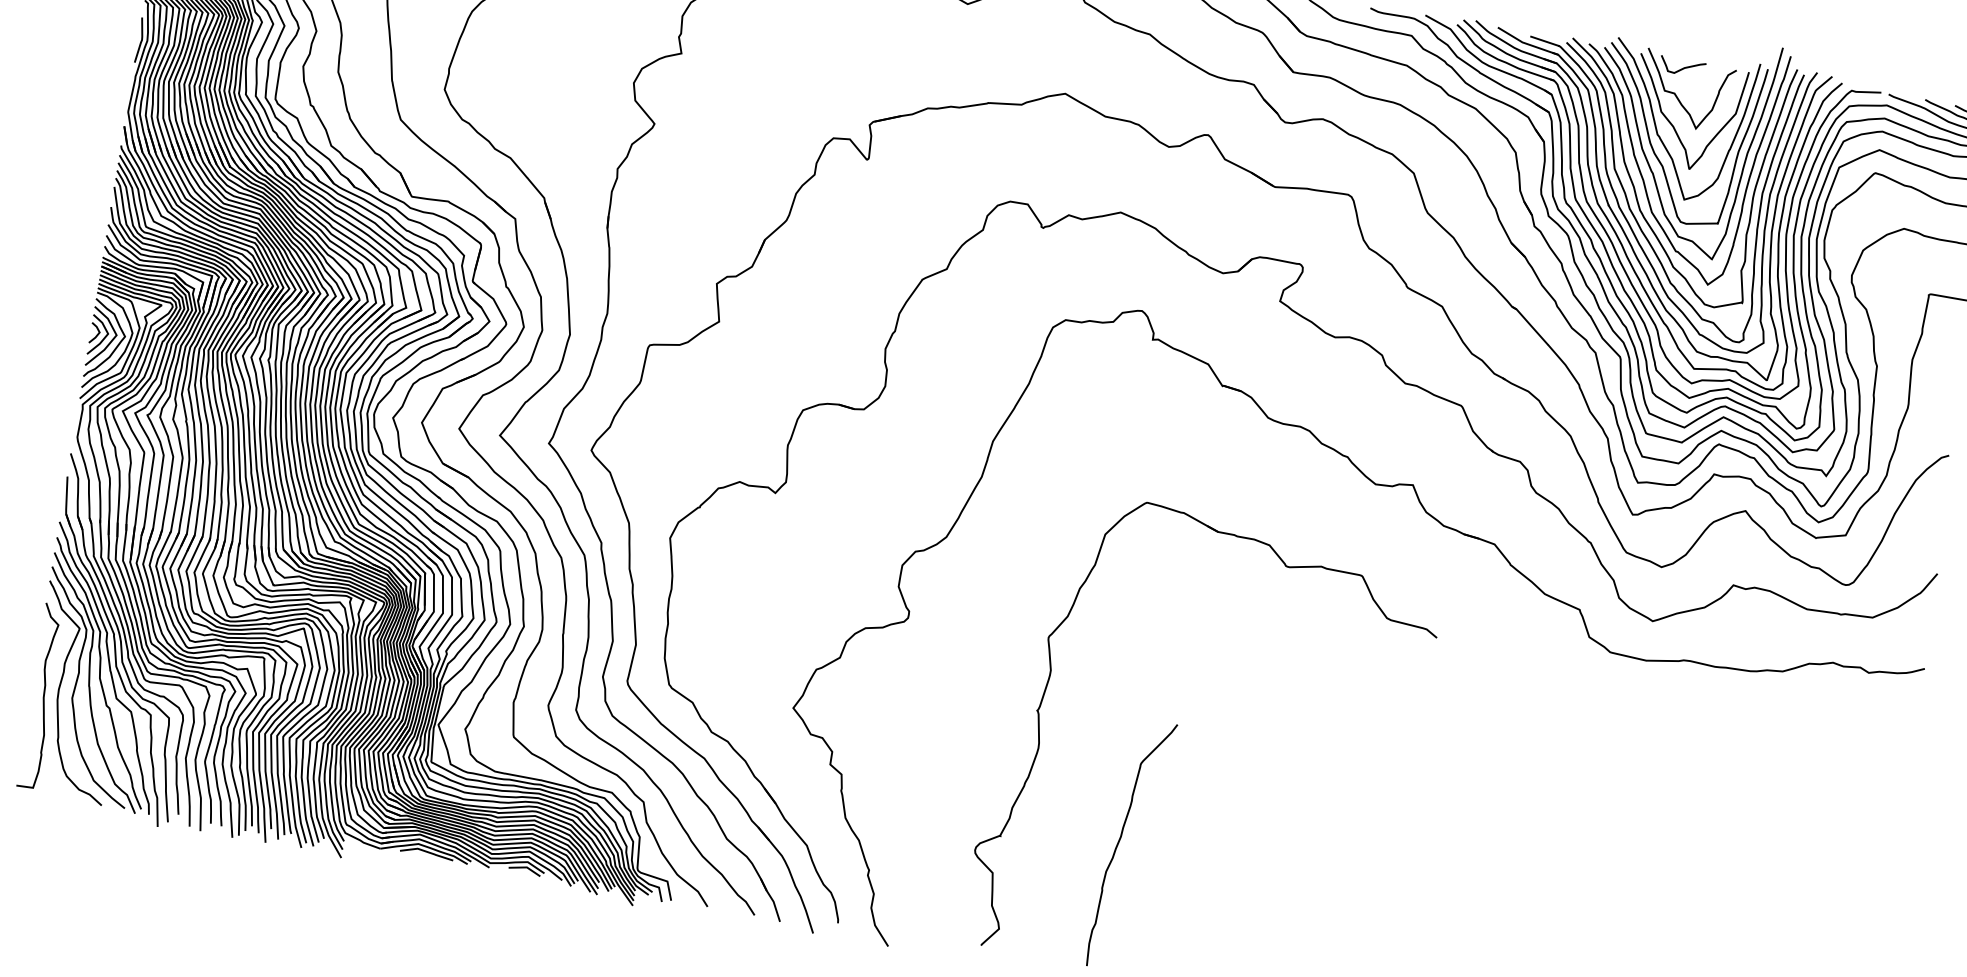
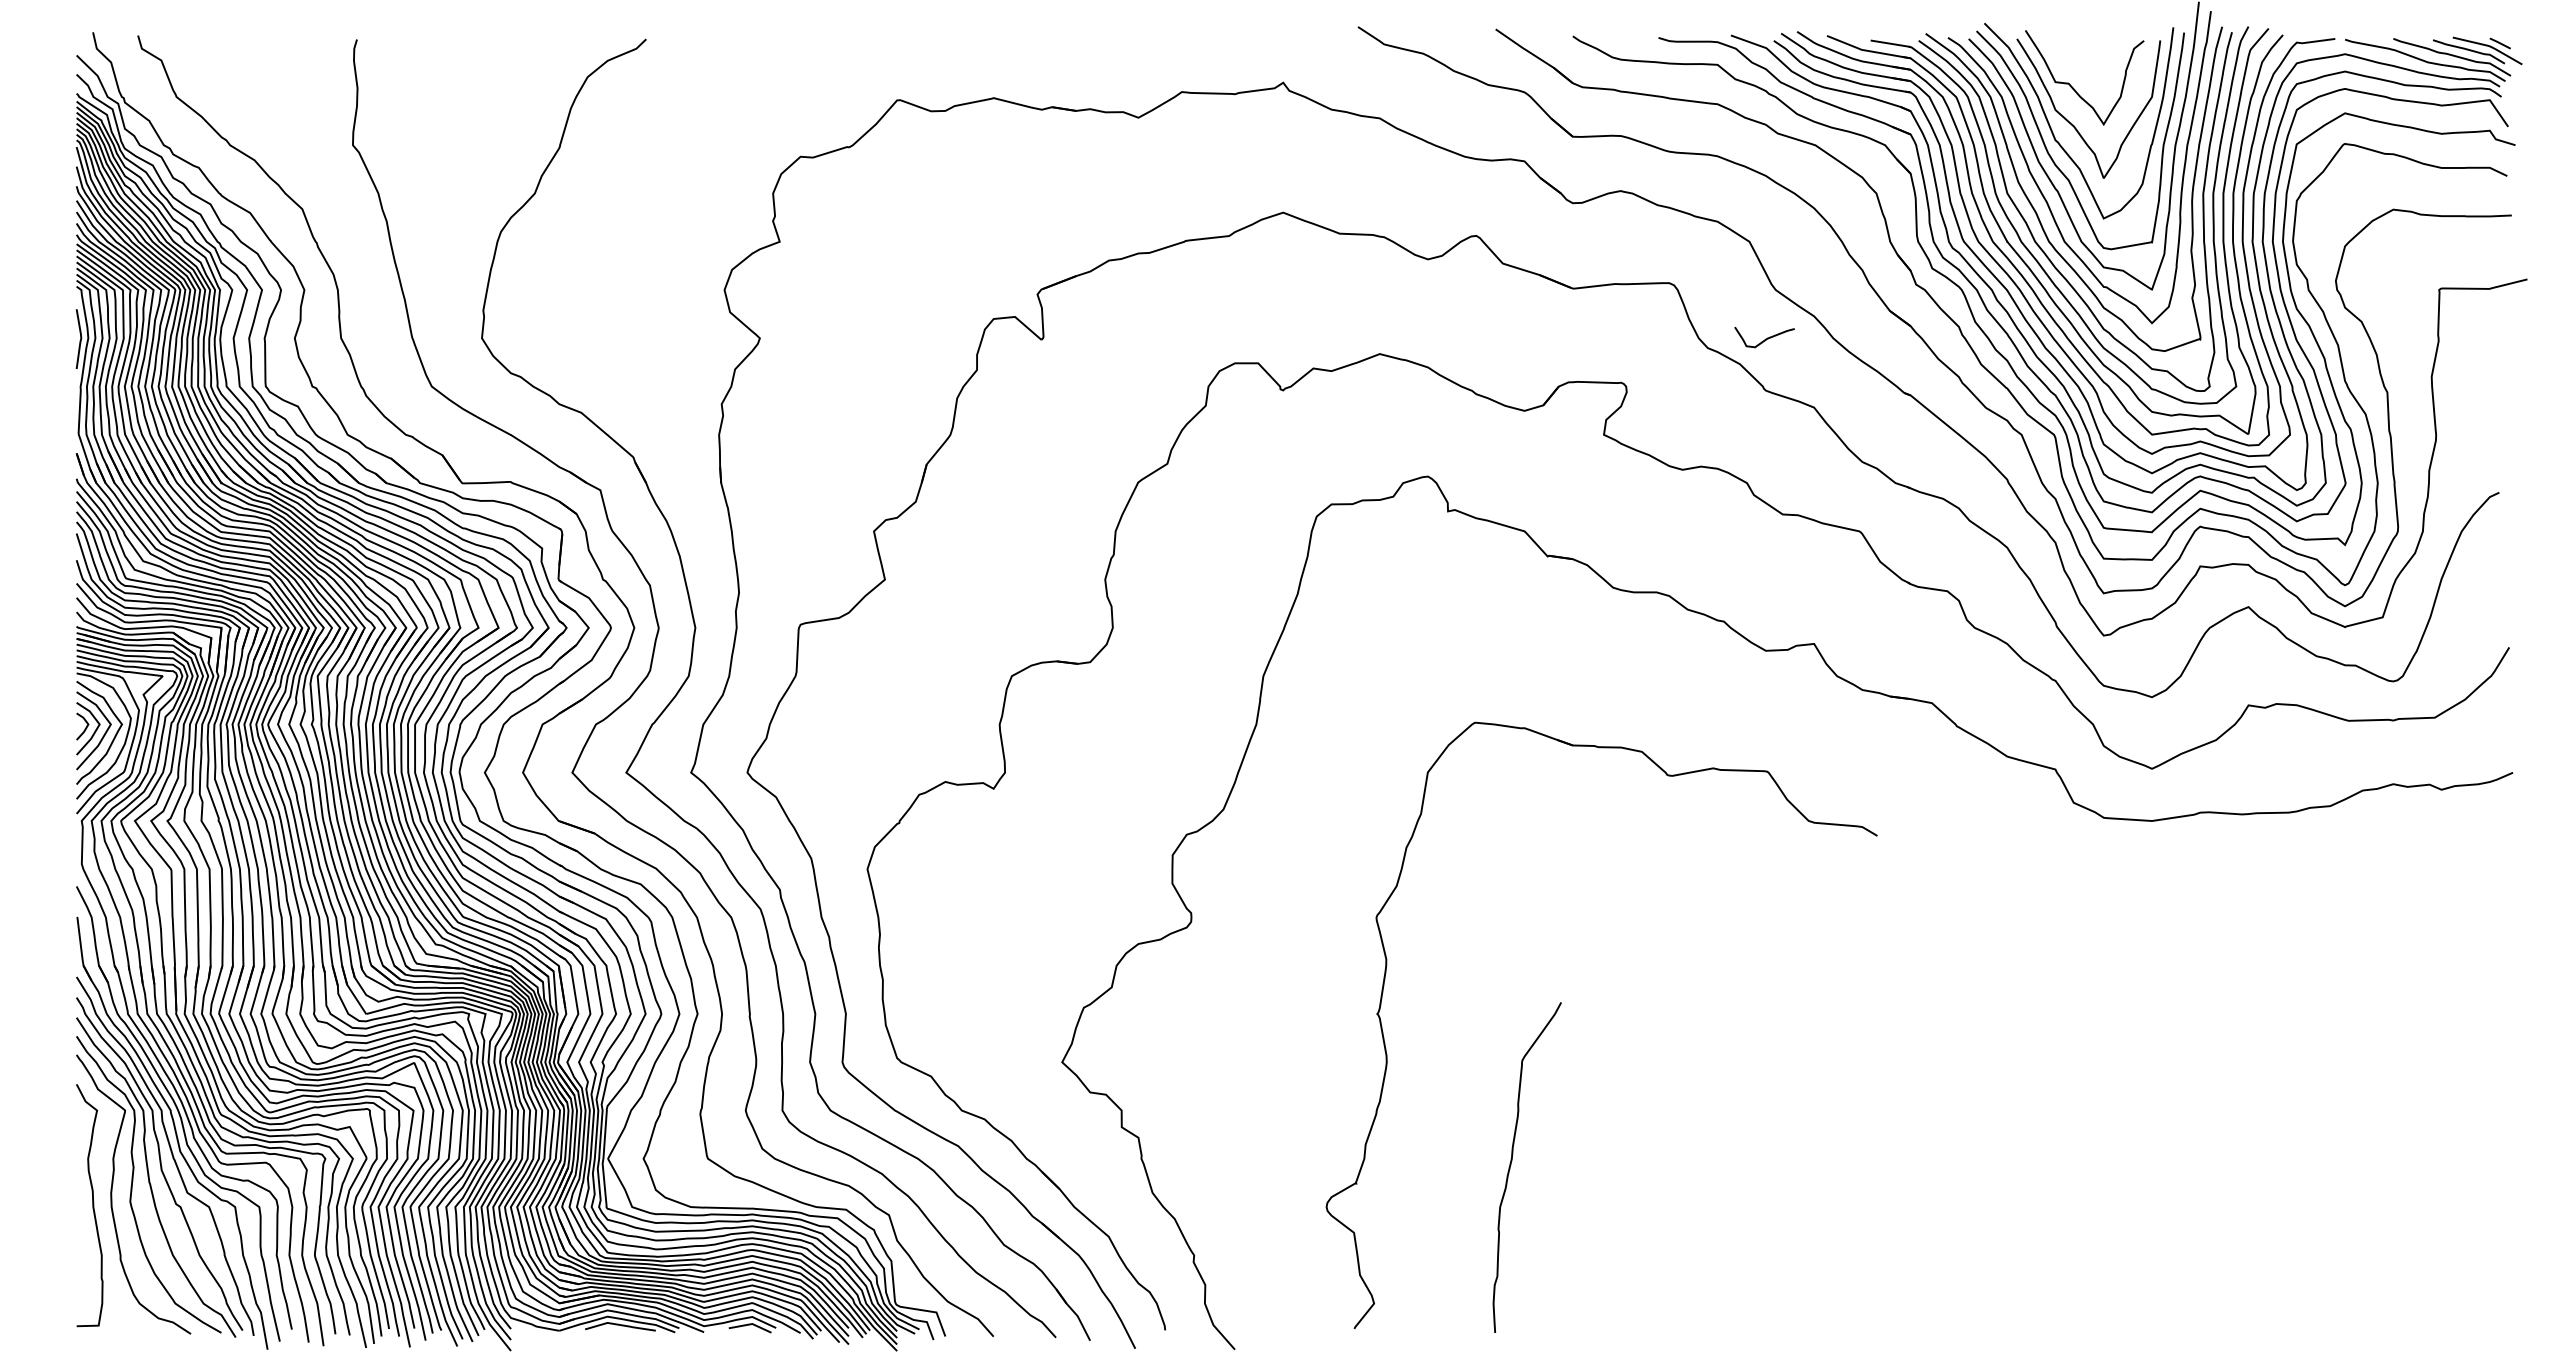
curve: (1683, 67) -> (1765, 338), moved

